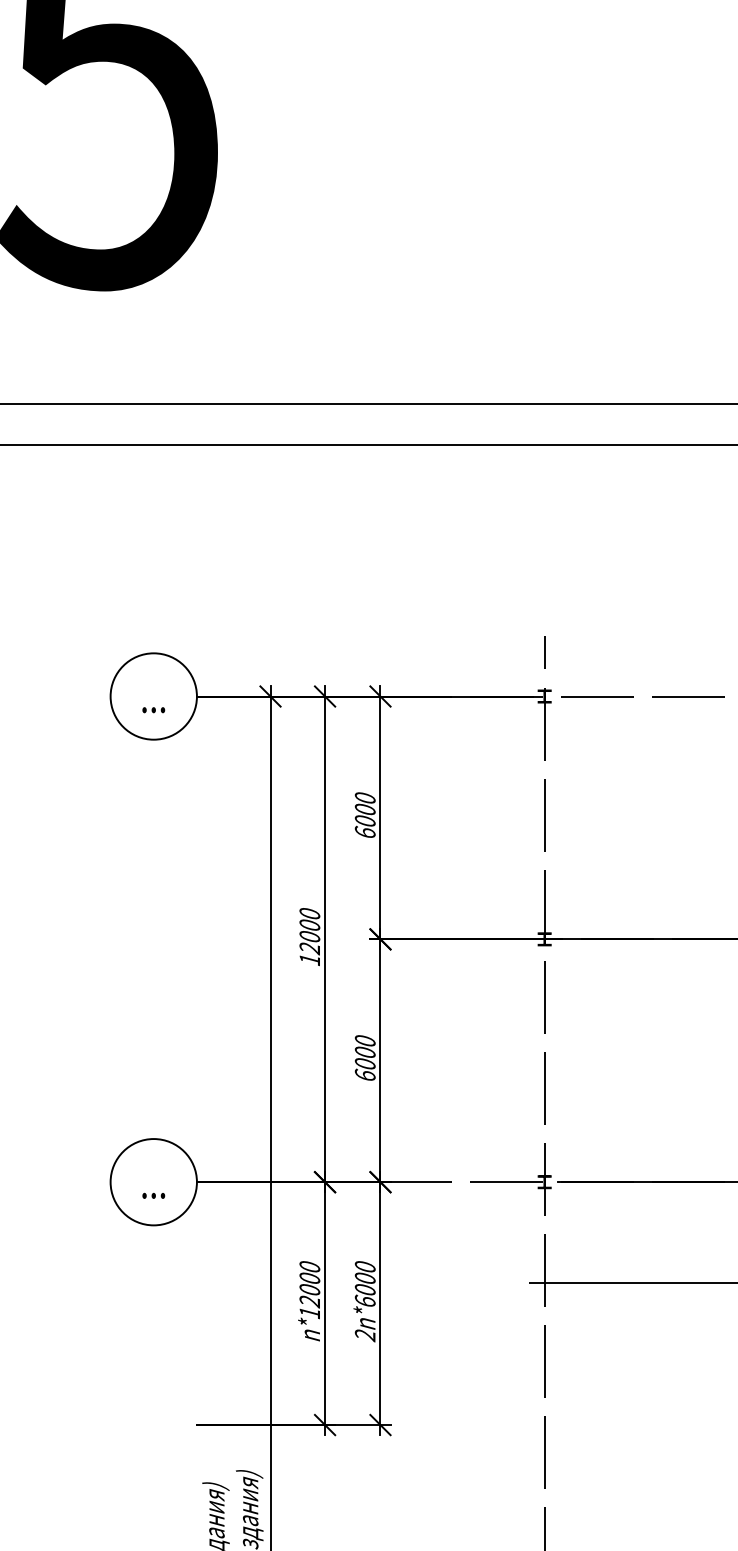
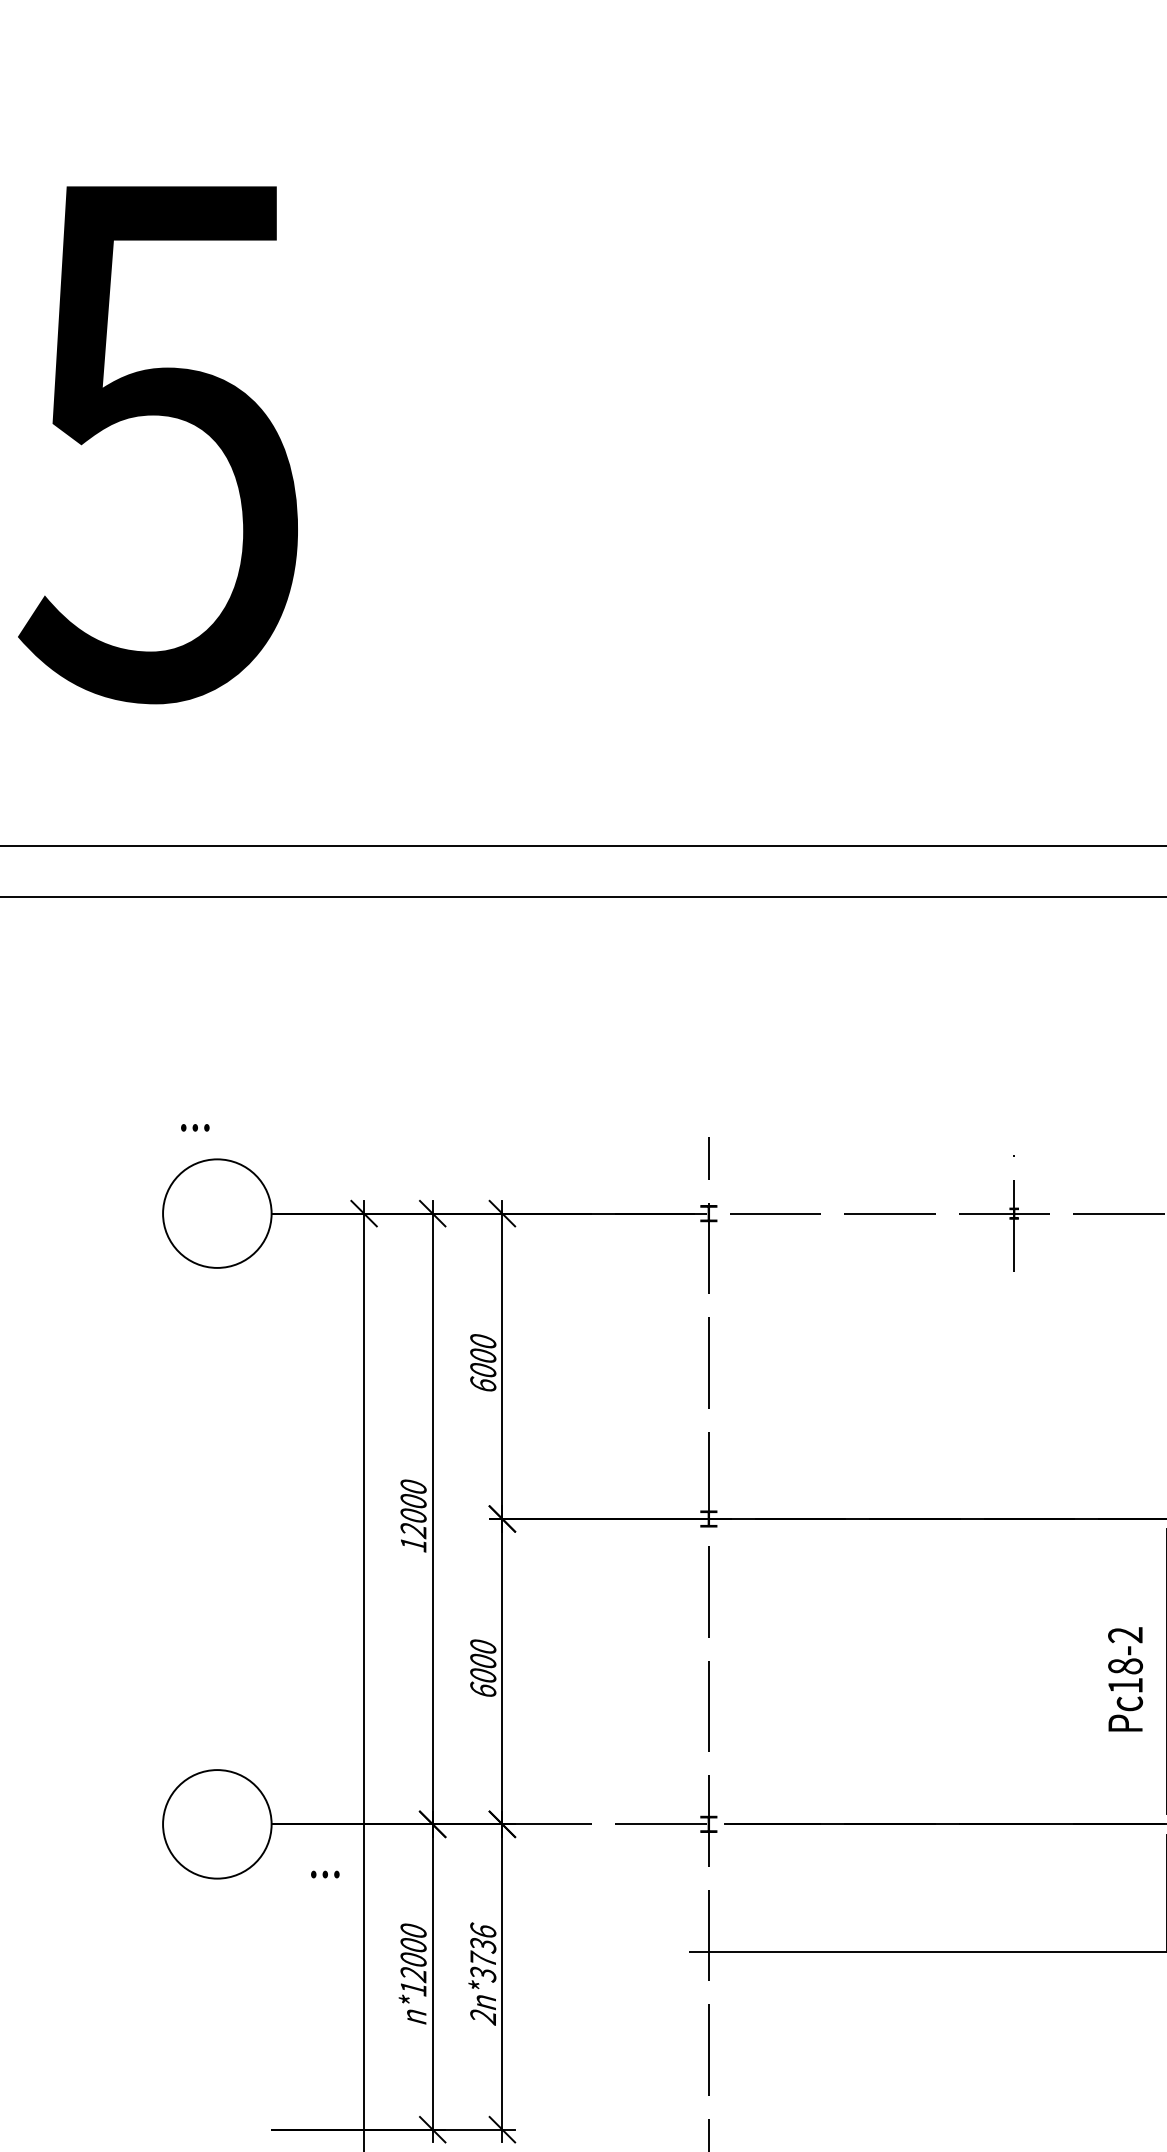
text: (153, 709) -> (195, 1127), moved
text: (153, 1195) -> (325, 1874), moved
text: (365, 1284) -> (483, 1952), 2n*6000 -> 2n*3736

